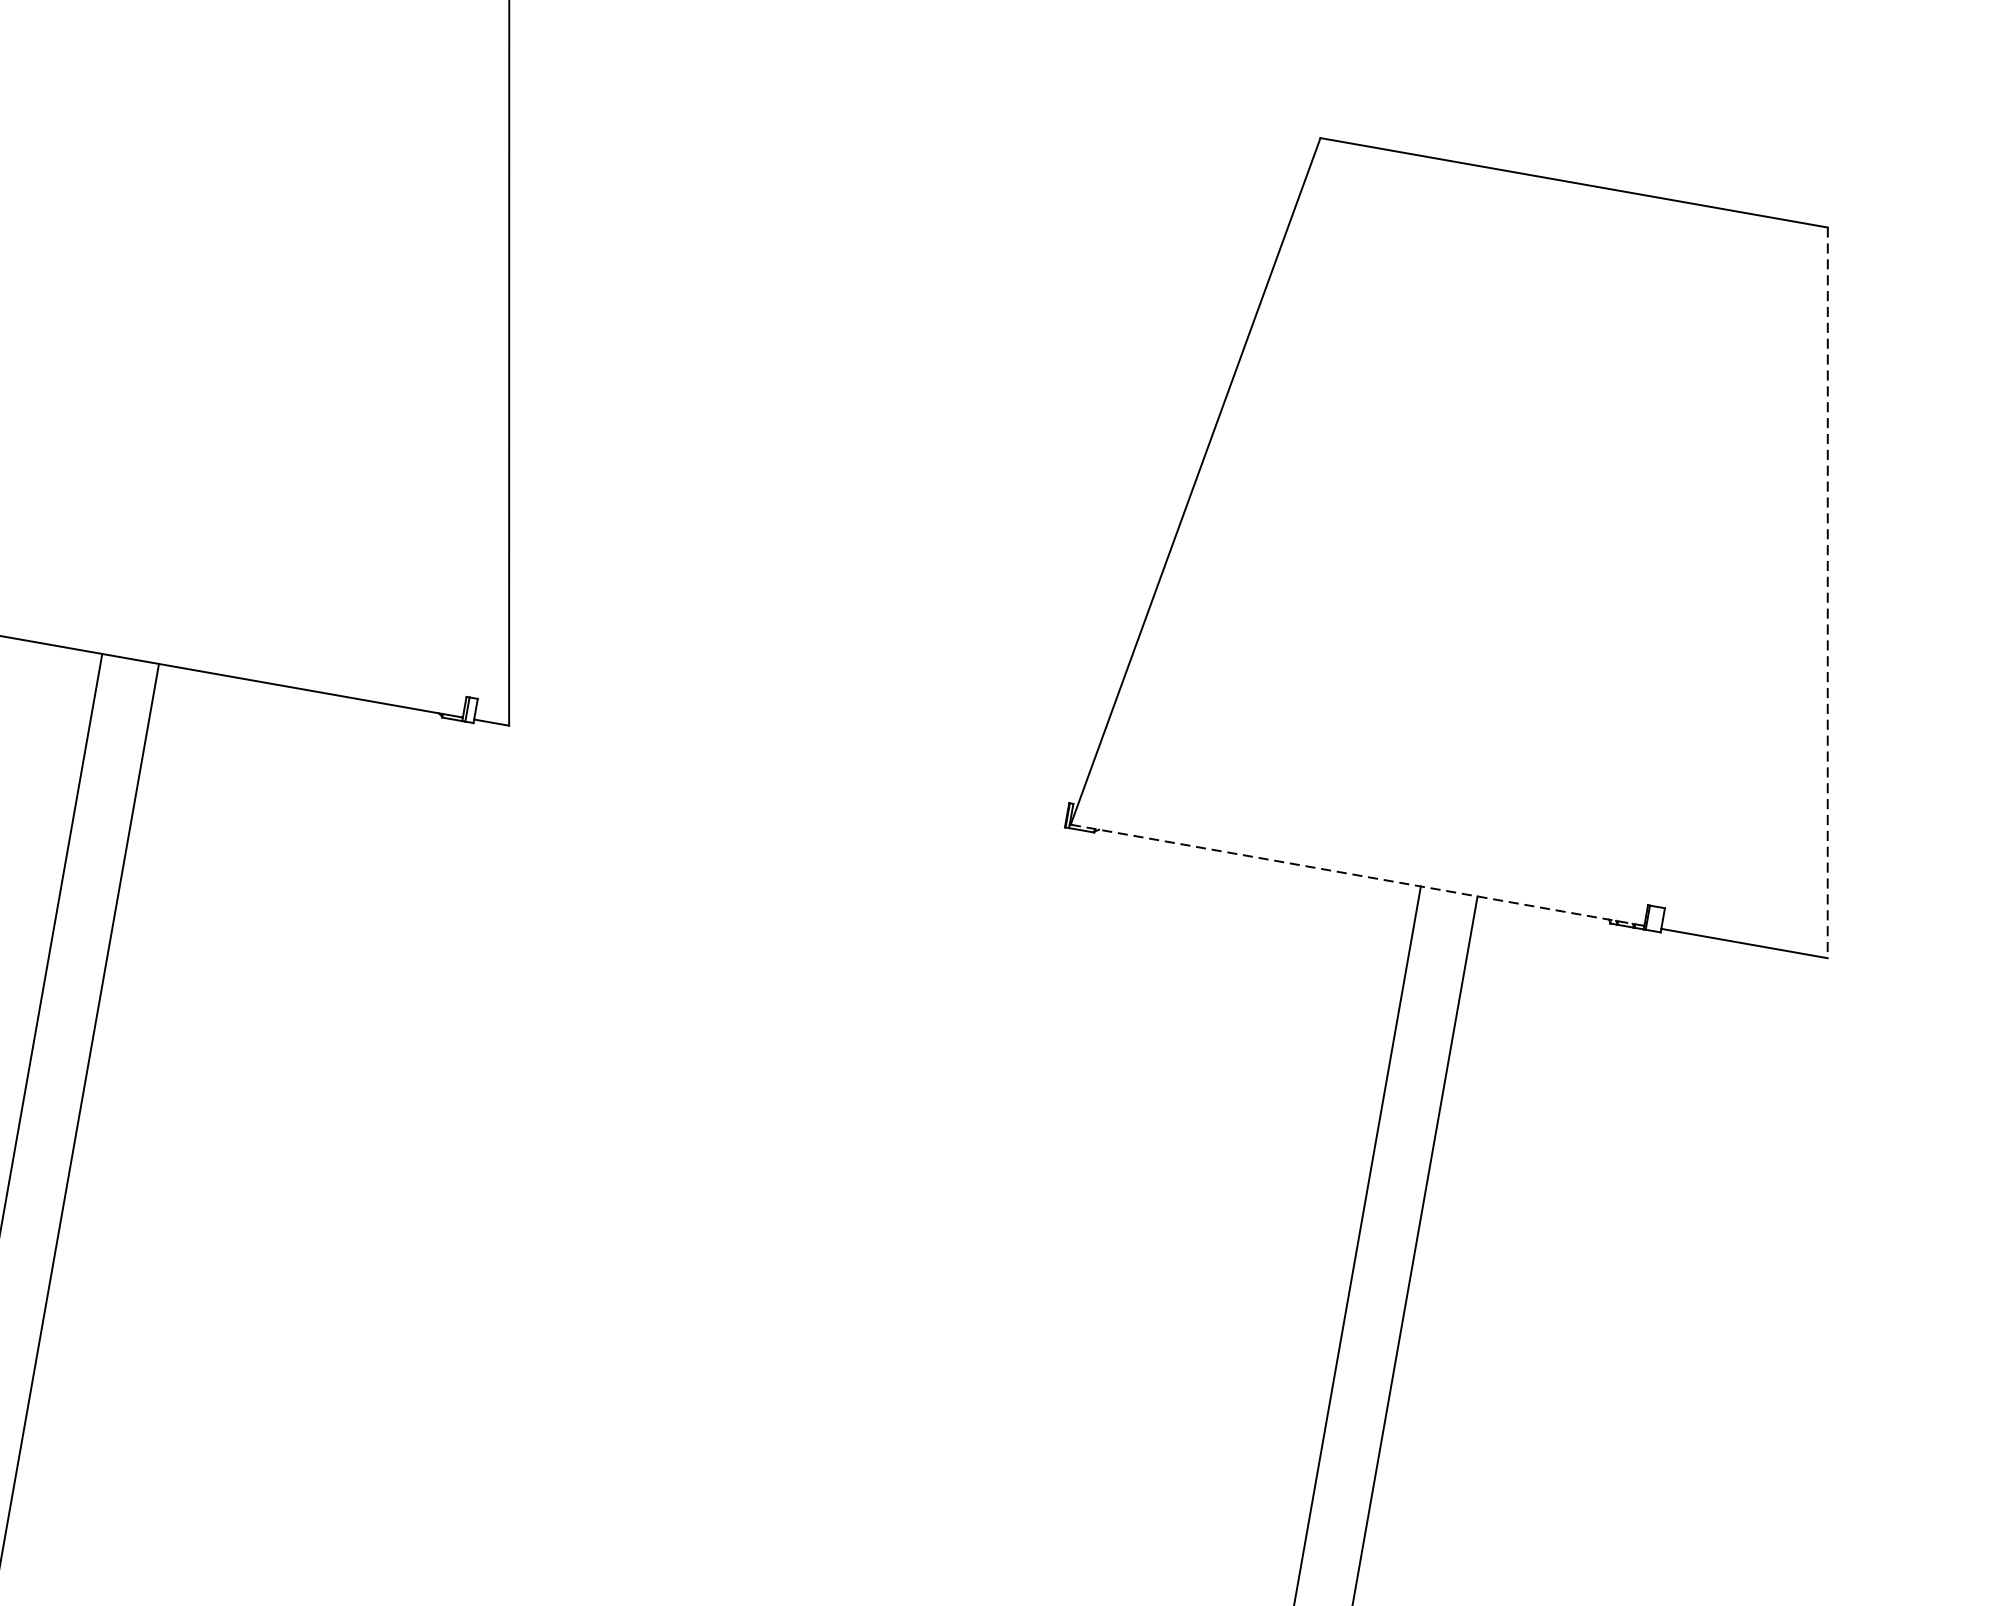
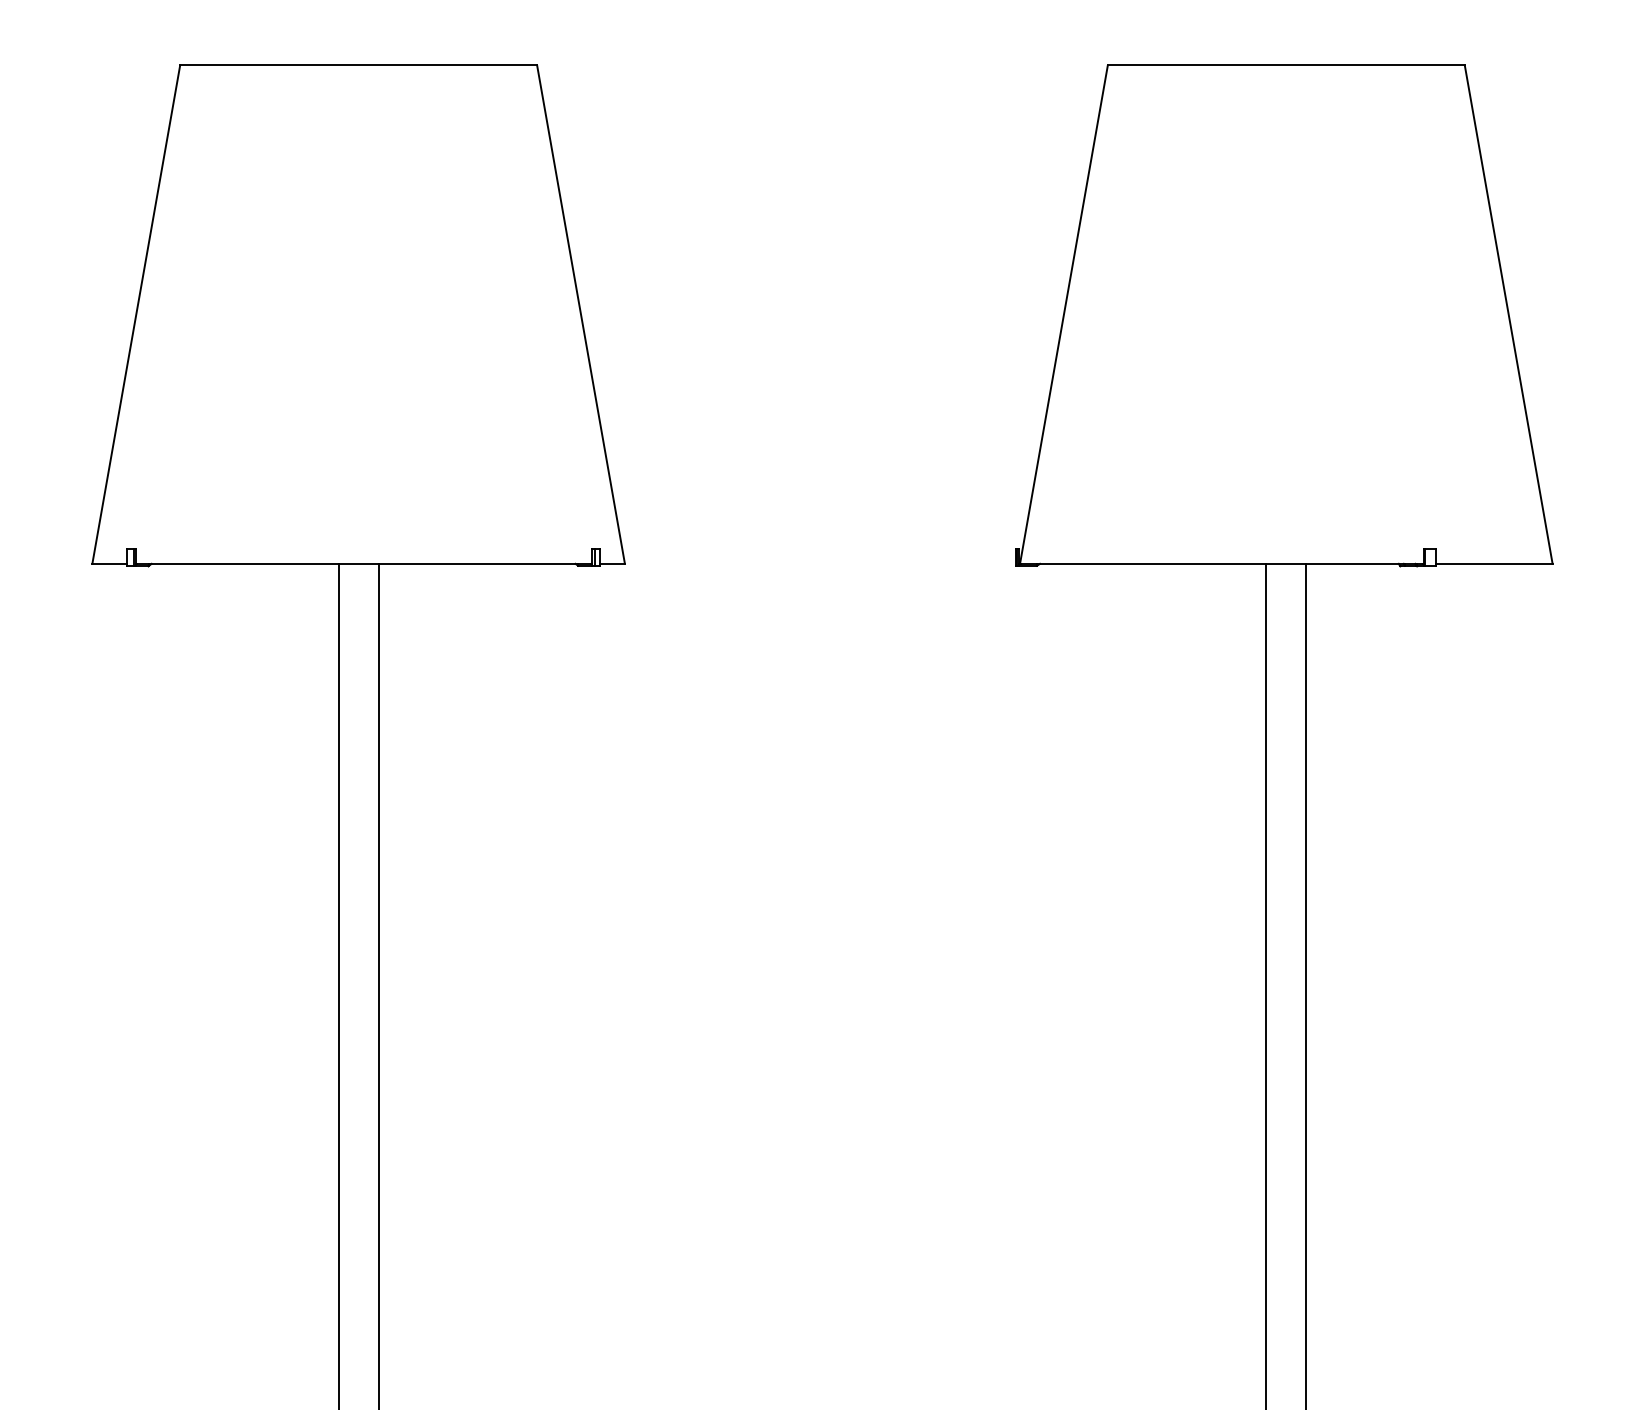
line: (1827, 594) -> (1508, 315), dashed -> solid
line: (1357, 874) -> (1221, 563), dashed -> solid

